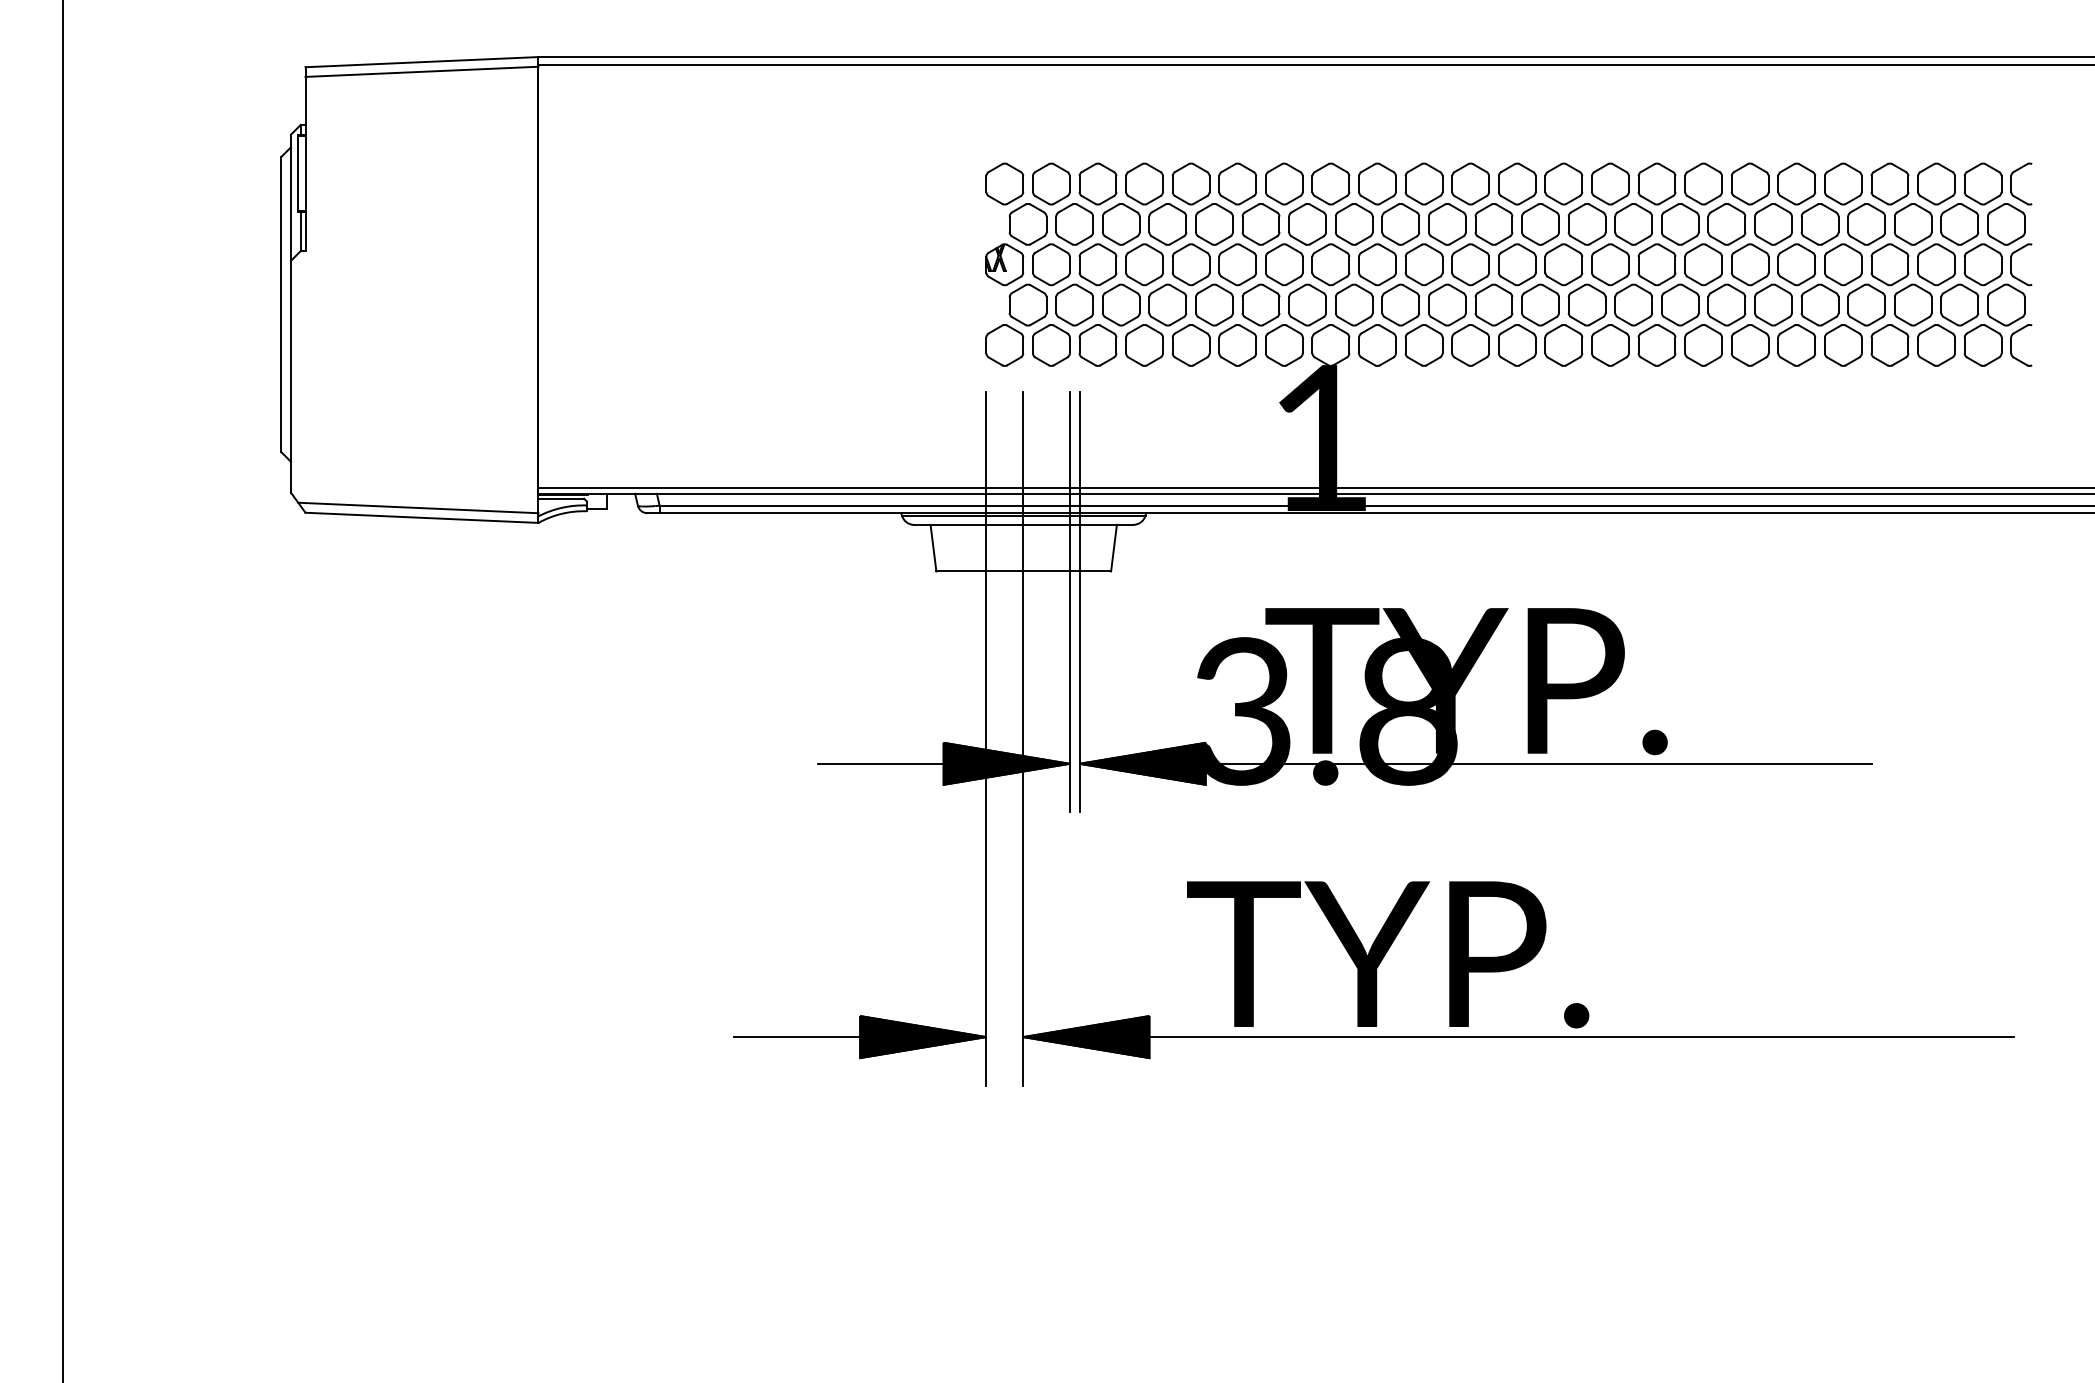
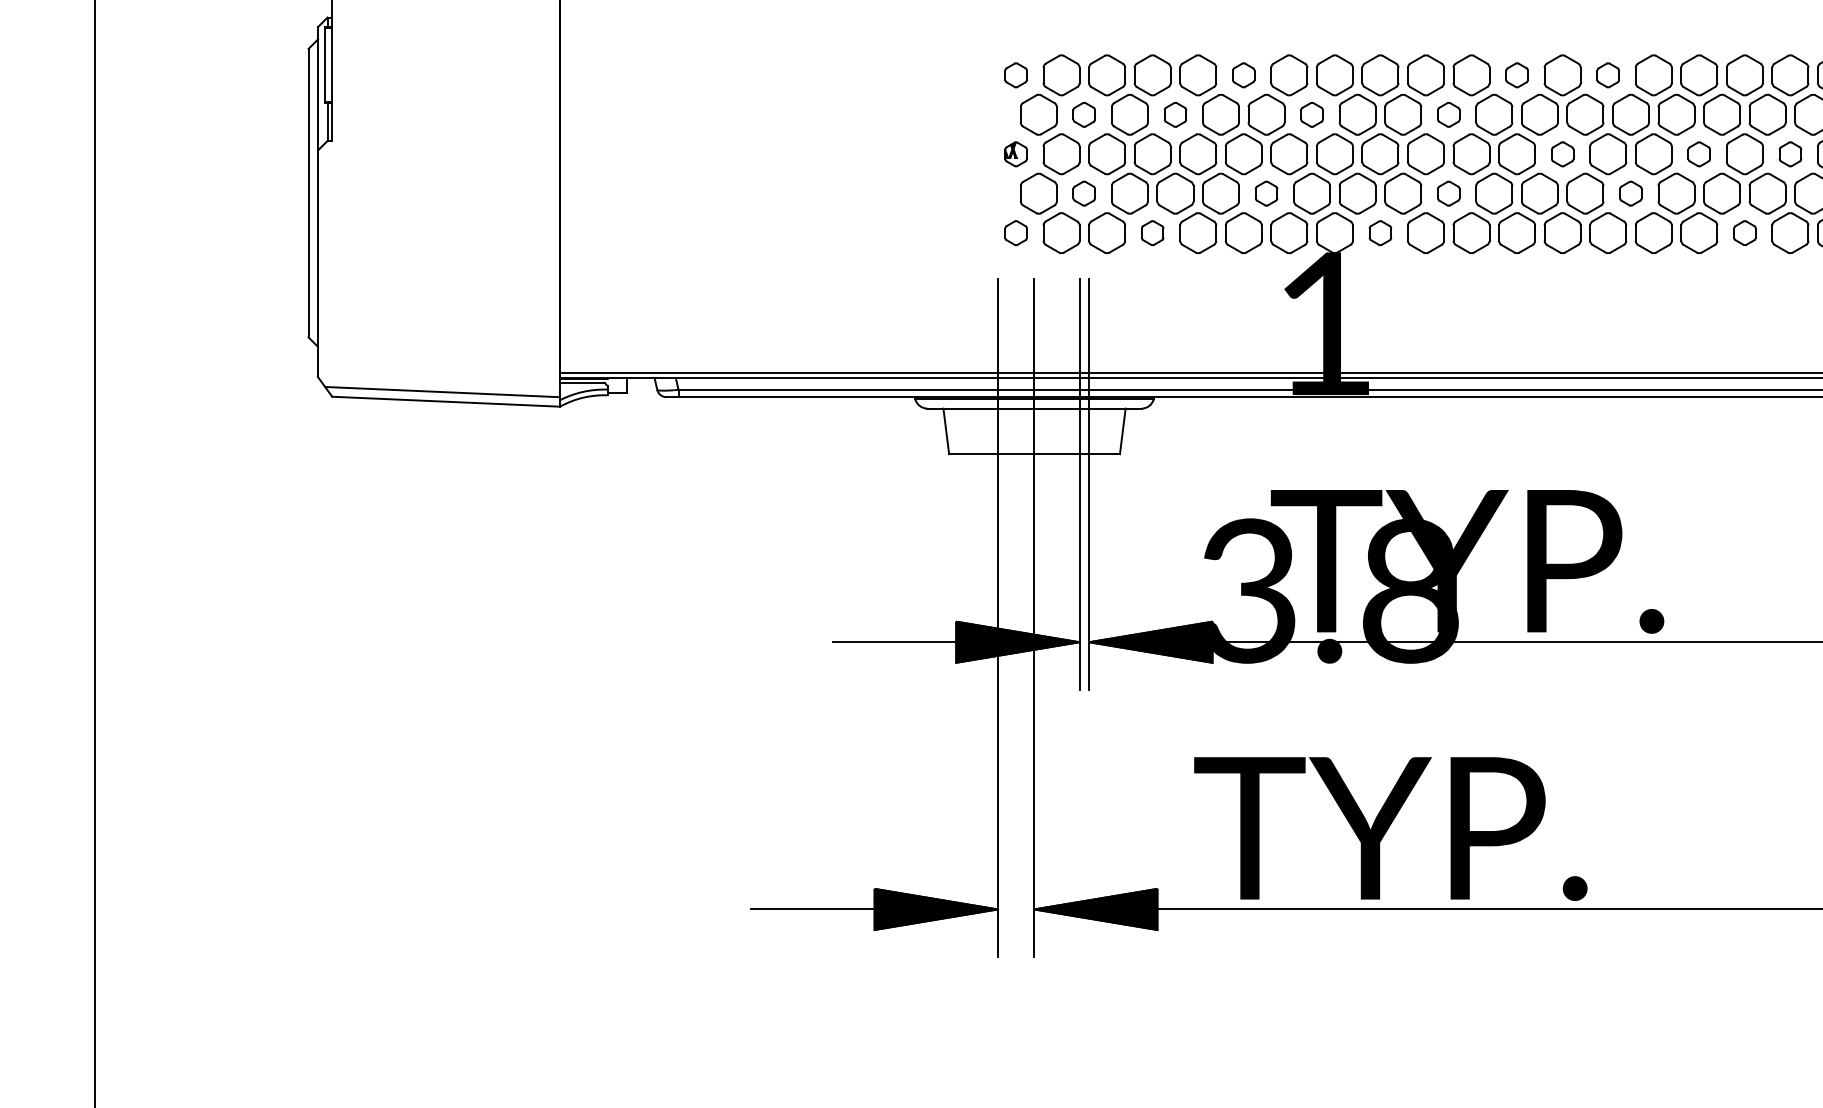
part: (1004, 183) -> (1015, 74), size x0.6
part: (1237, 183) -> (1243, 74), size x0.6
part: (1517, 183) -> (1517, 74), size x0.6
part: (1610, 183) -> (1608, 74), size x0.6
part: (1074, 224) -> (1084, 114), size x0.6
part: (1167, 224) -> (1175, 114), size x0.6
part: (1307, 224) -> (1312, 114), size x0.6
part: (1447, 224) -> (1448, 114), size x0.6
part: (1004, 264) -> (1015, 154), size x0.6
part: (1563, 264) -> (1562, 154), size x0.6
part: (1703, 264) -> (1699, 154), size x0.6
part: (1796, 264) -> (1790, 154), size x0.6
part: (1074, 304) -> (1084, 193), size x0.6
part: (1260, 304) -> (1266, 193), size x0.6
part: (1447, 304) -> (1448, 193), size x0.6
part: (1633, 304) -> (1630, 193), size x0.6
part: (1004, 345) -> (1015, 233), size x0.6
part: (1144, 345) -> (1152, 233), size x0.6
part: (1377, 345) -> (1380, 233), size x0.6
part: (1750, 345) -> (1745, 233), size x0.6

